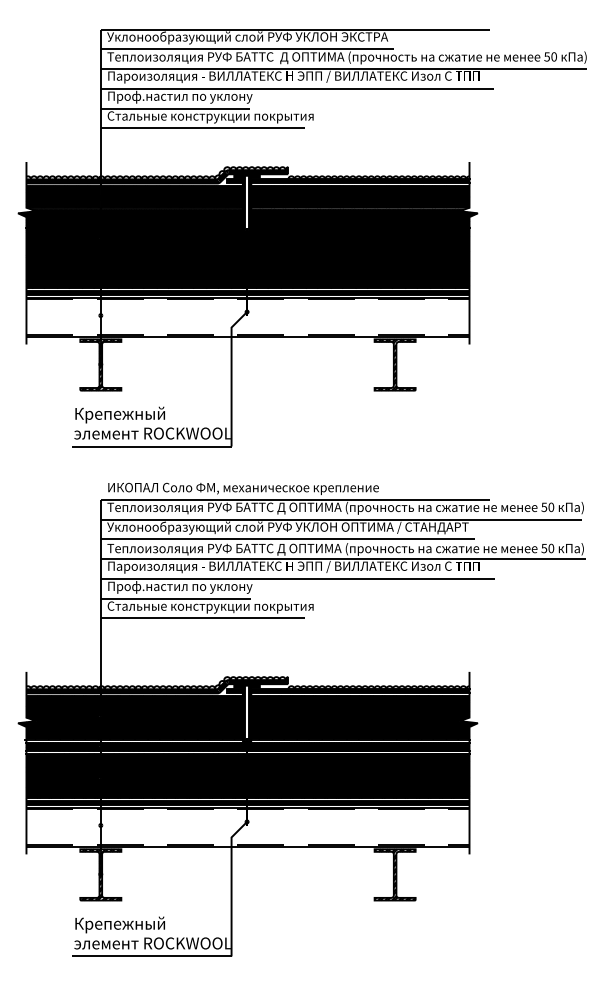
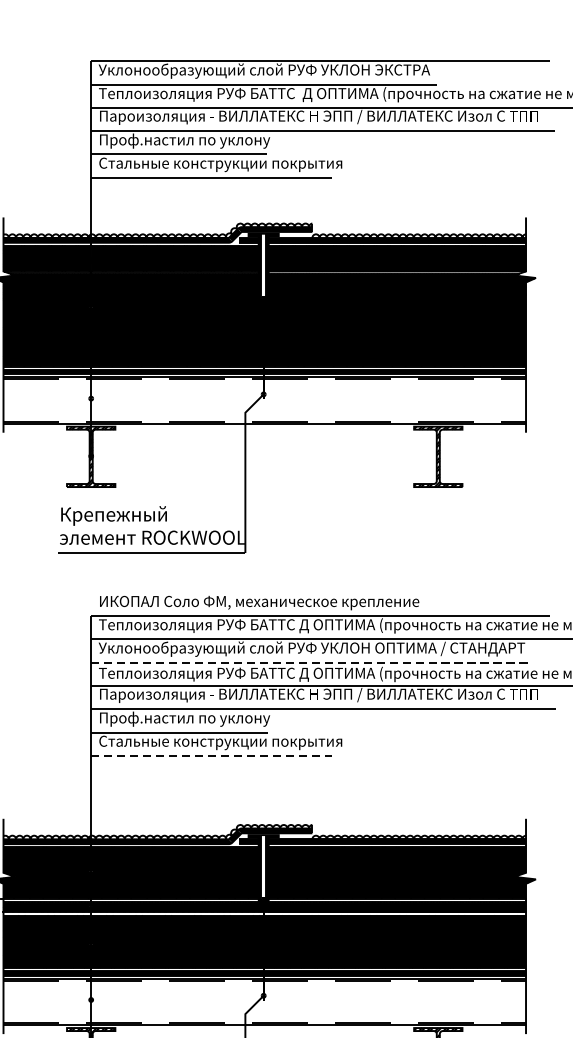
line: (287, 539) -> (311, 662), solid -> dashed
line: (203, 618) -> (212, 755), solid -> dashed

